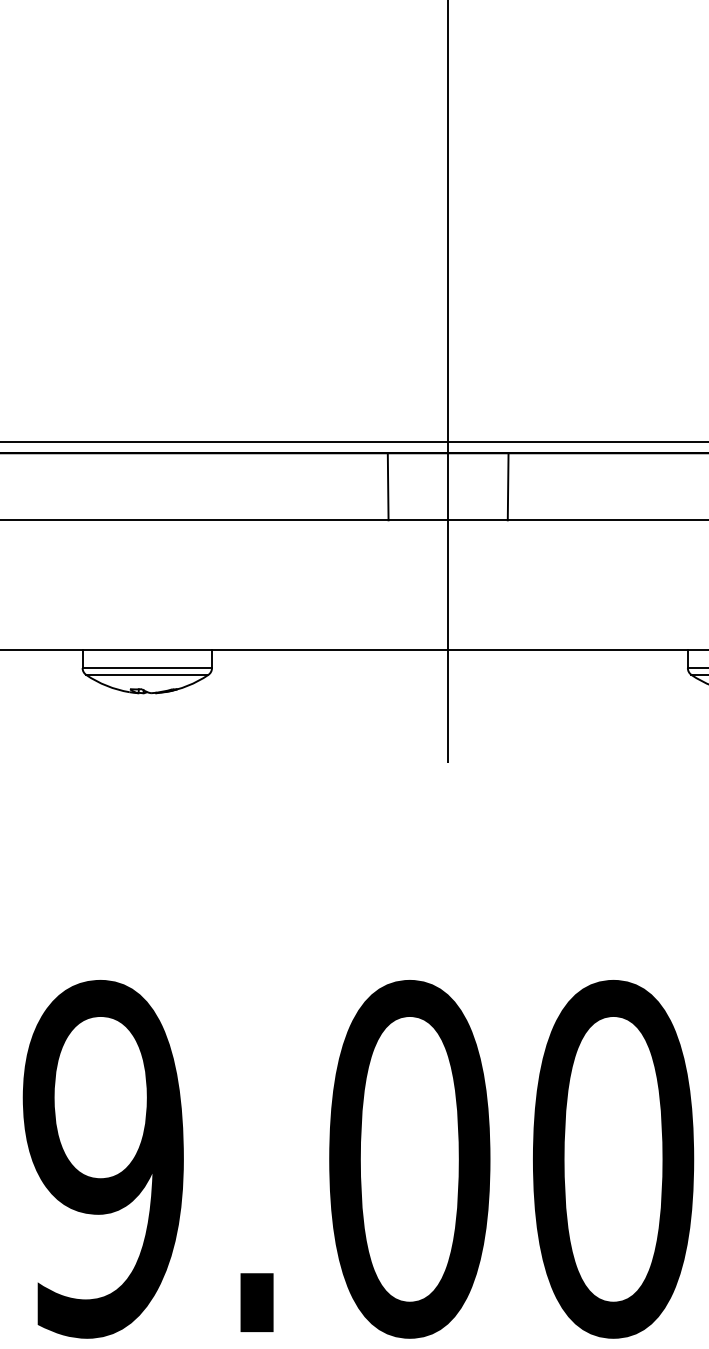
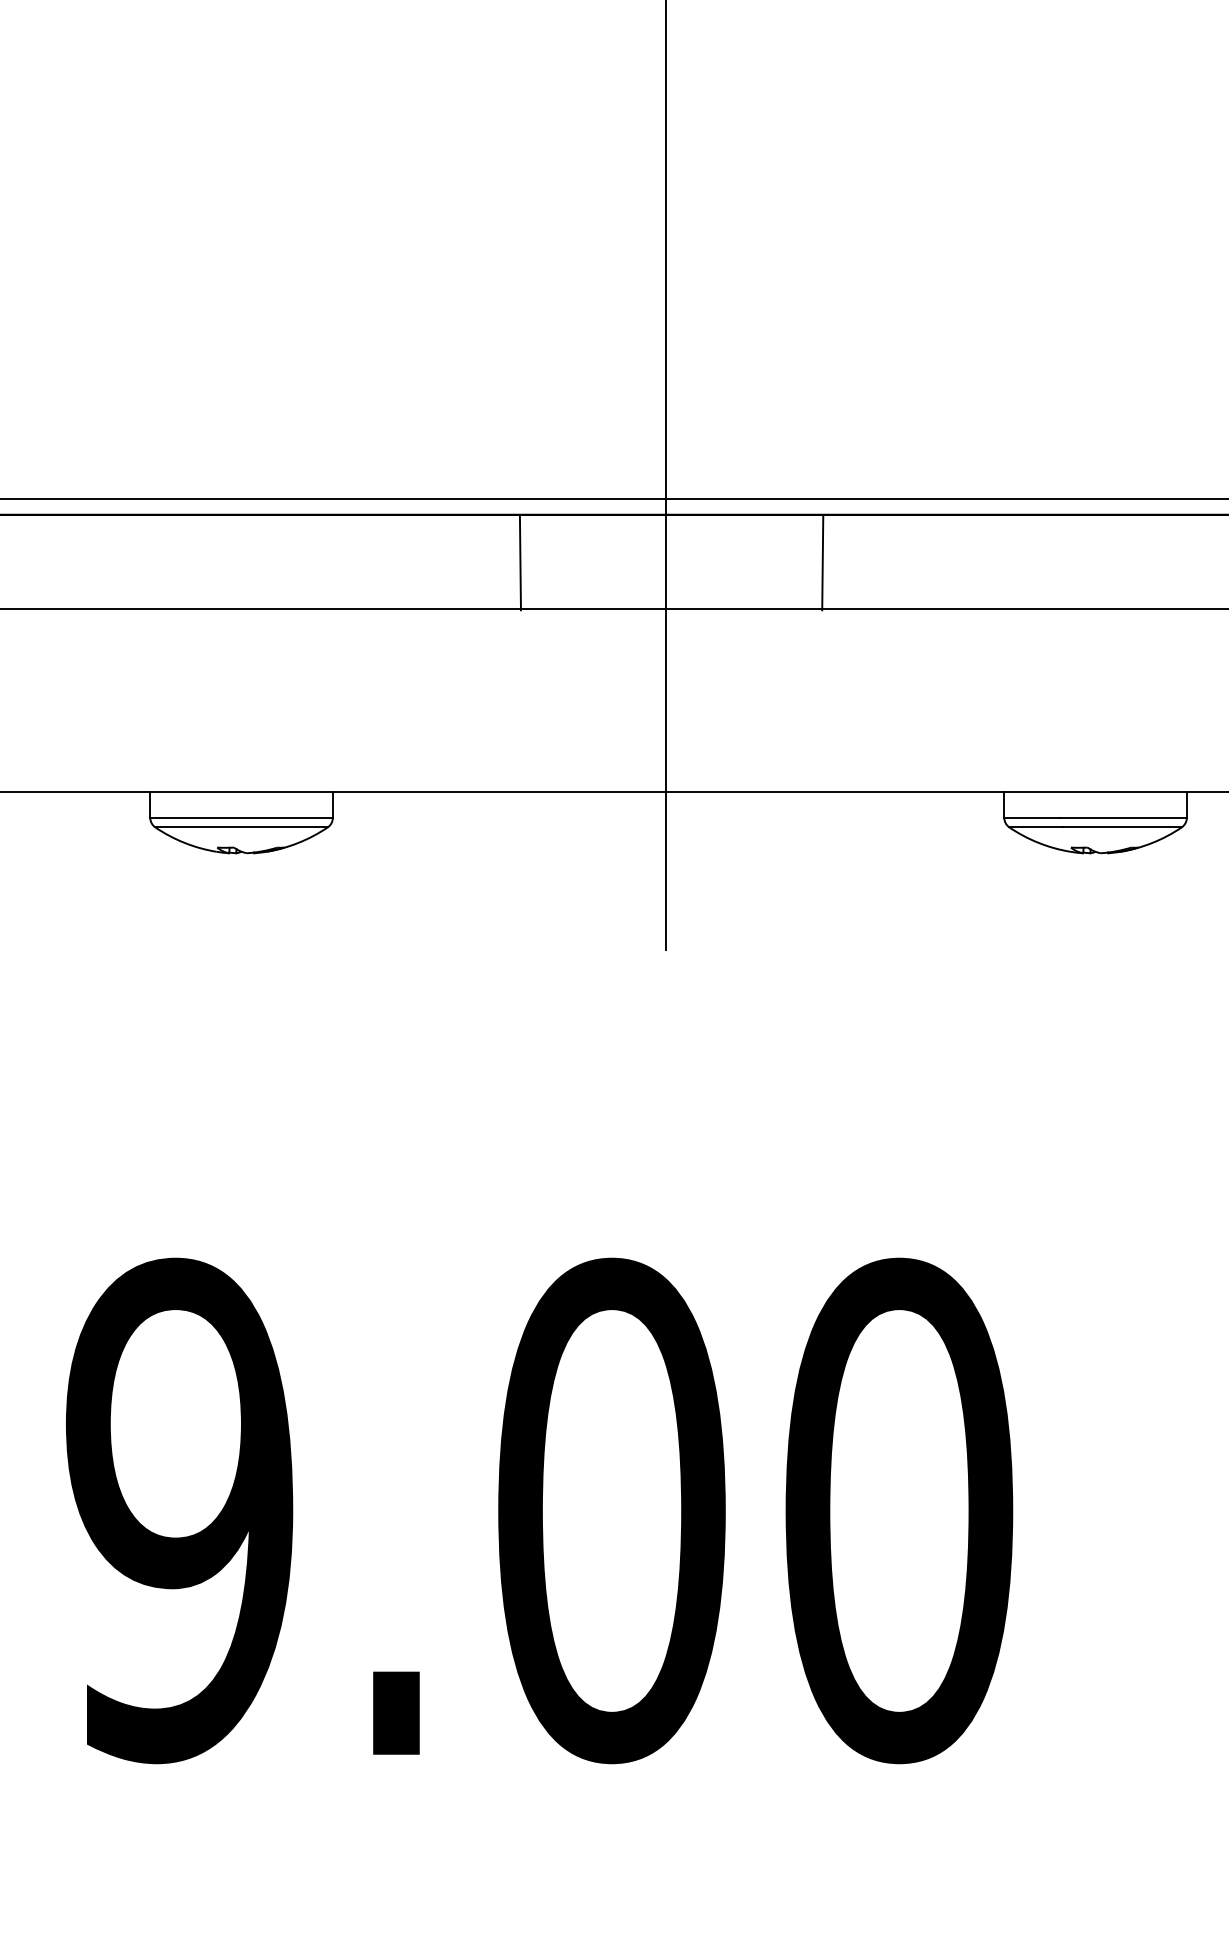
line: (387, 486) -> (519, 562), moved
line: (507, 486) -> (822, 562), moved

